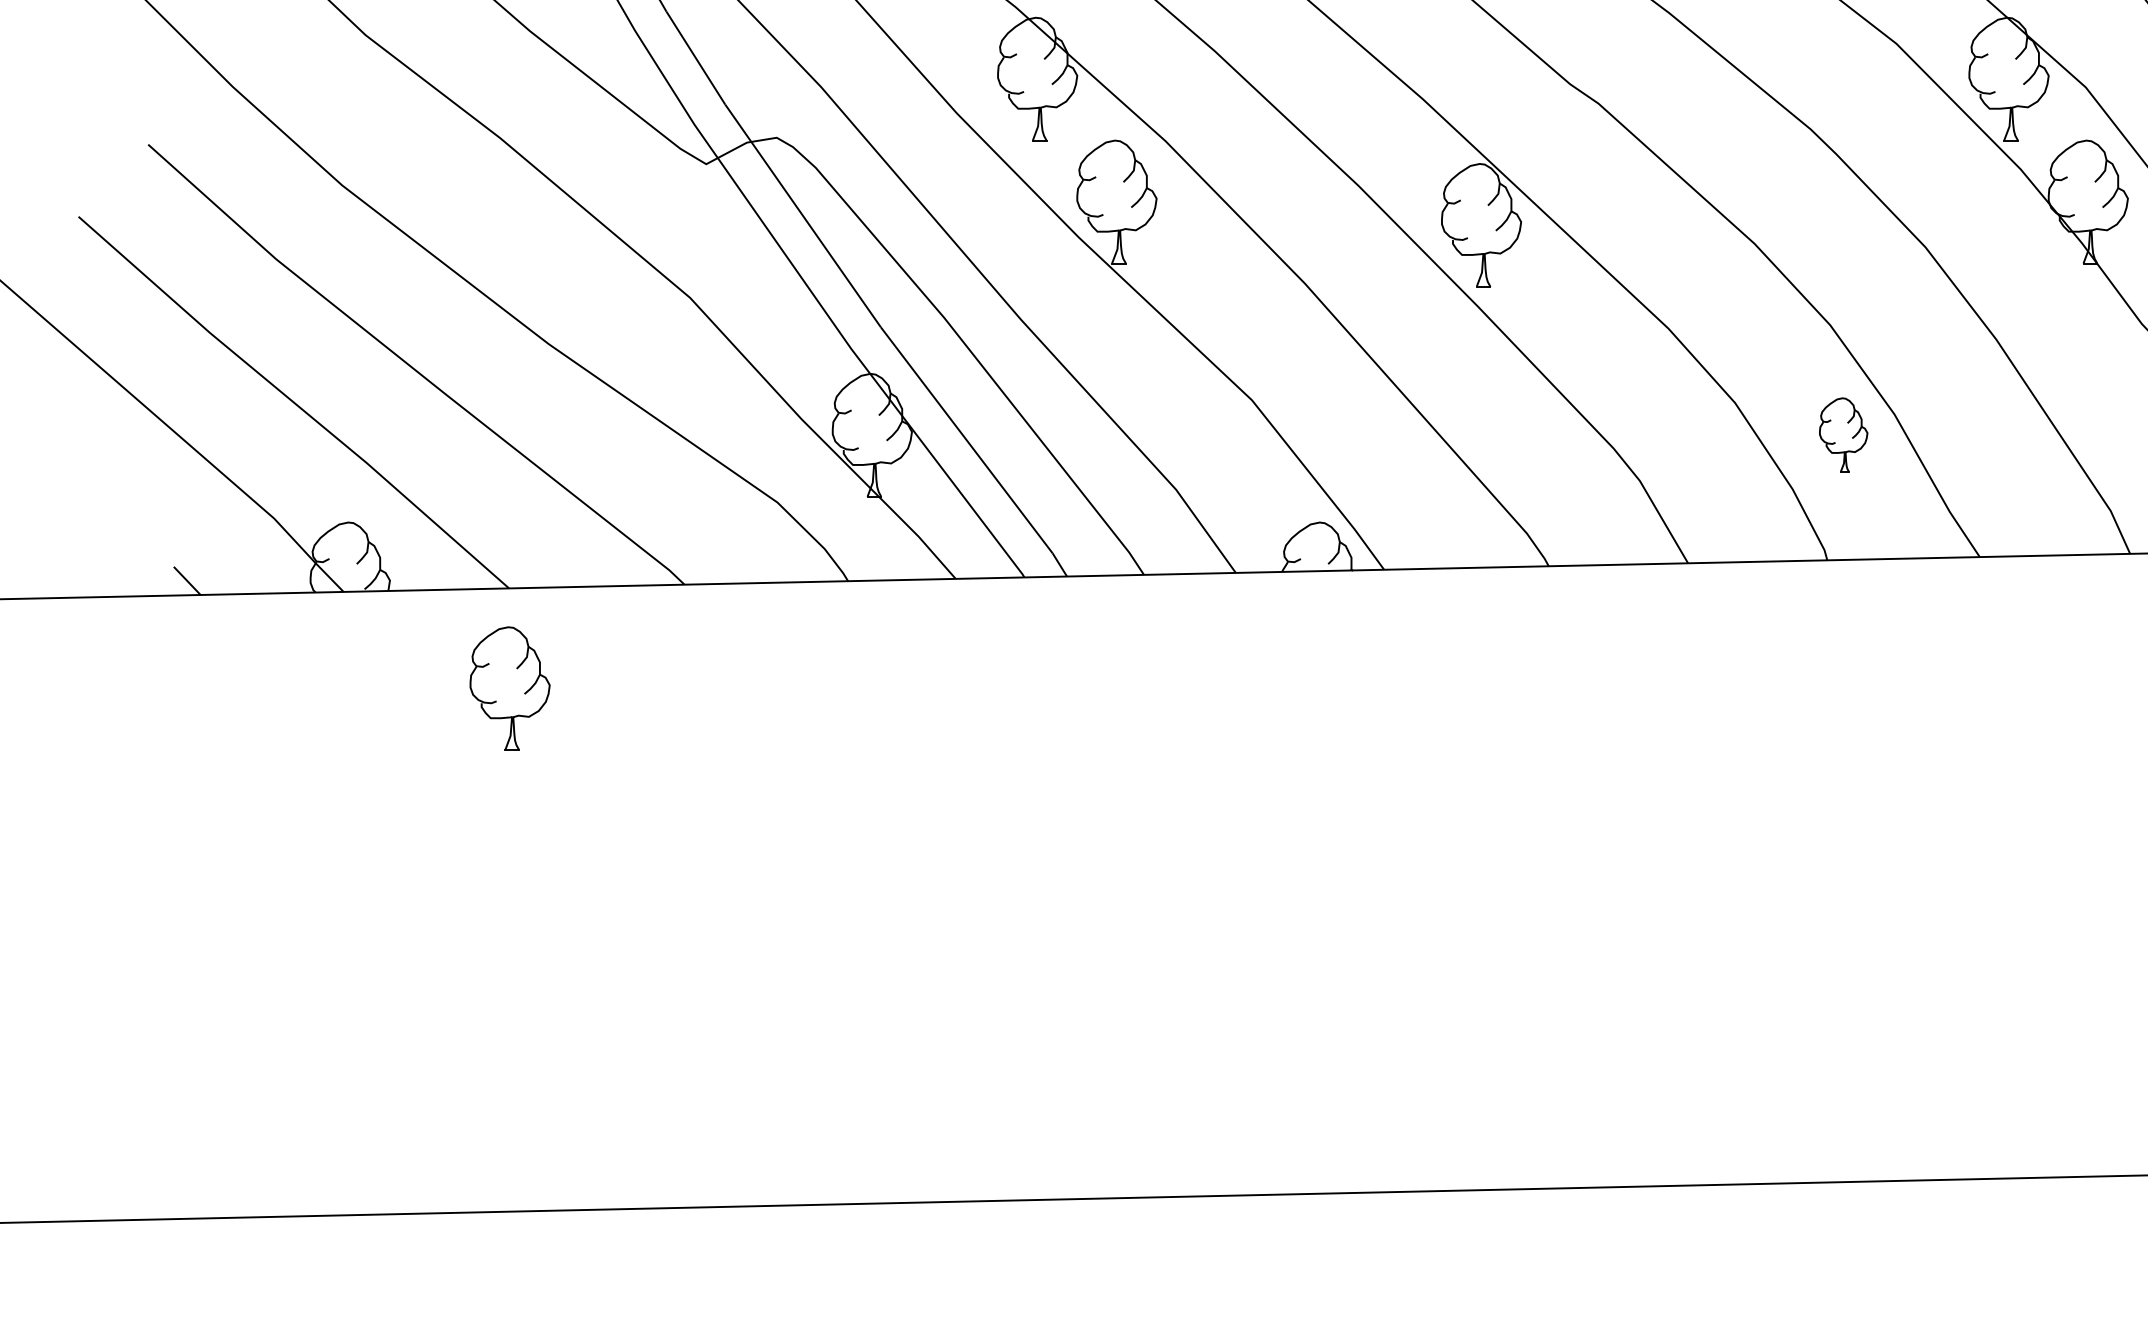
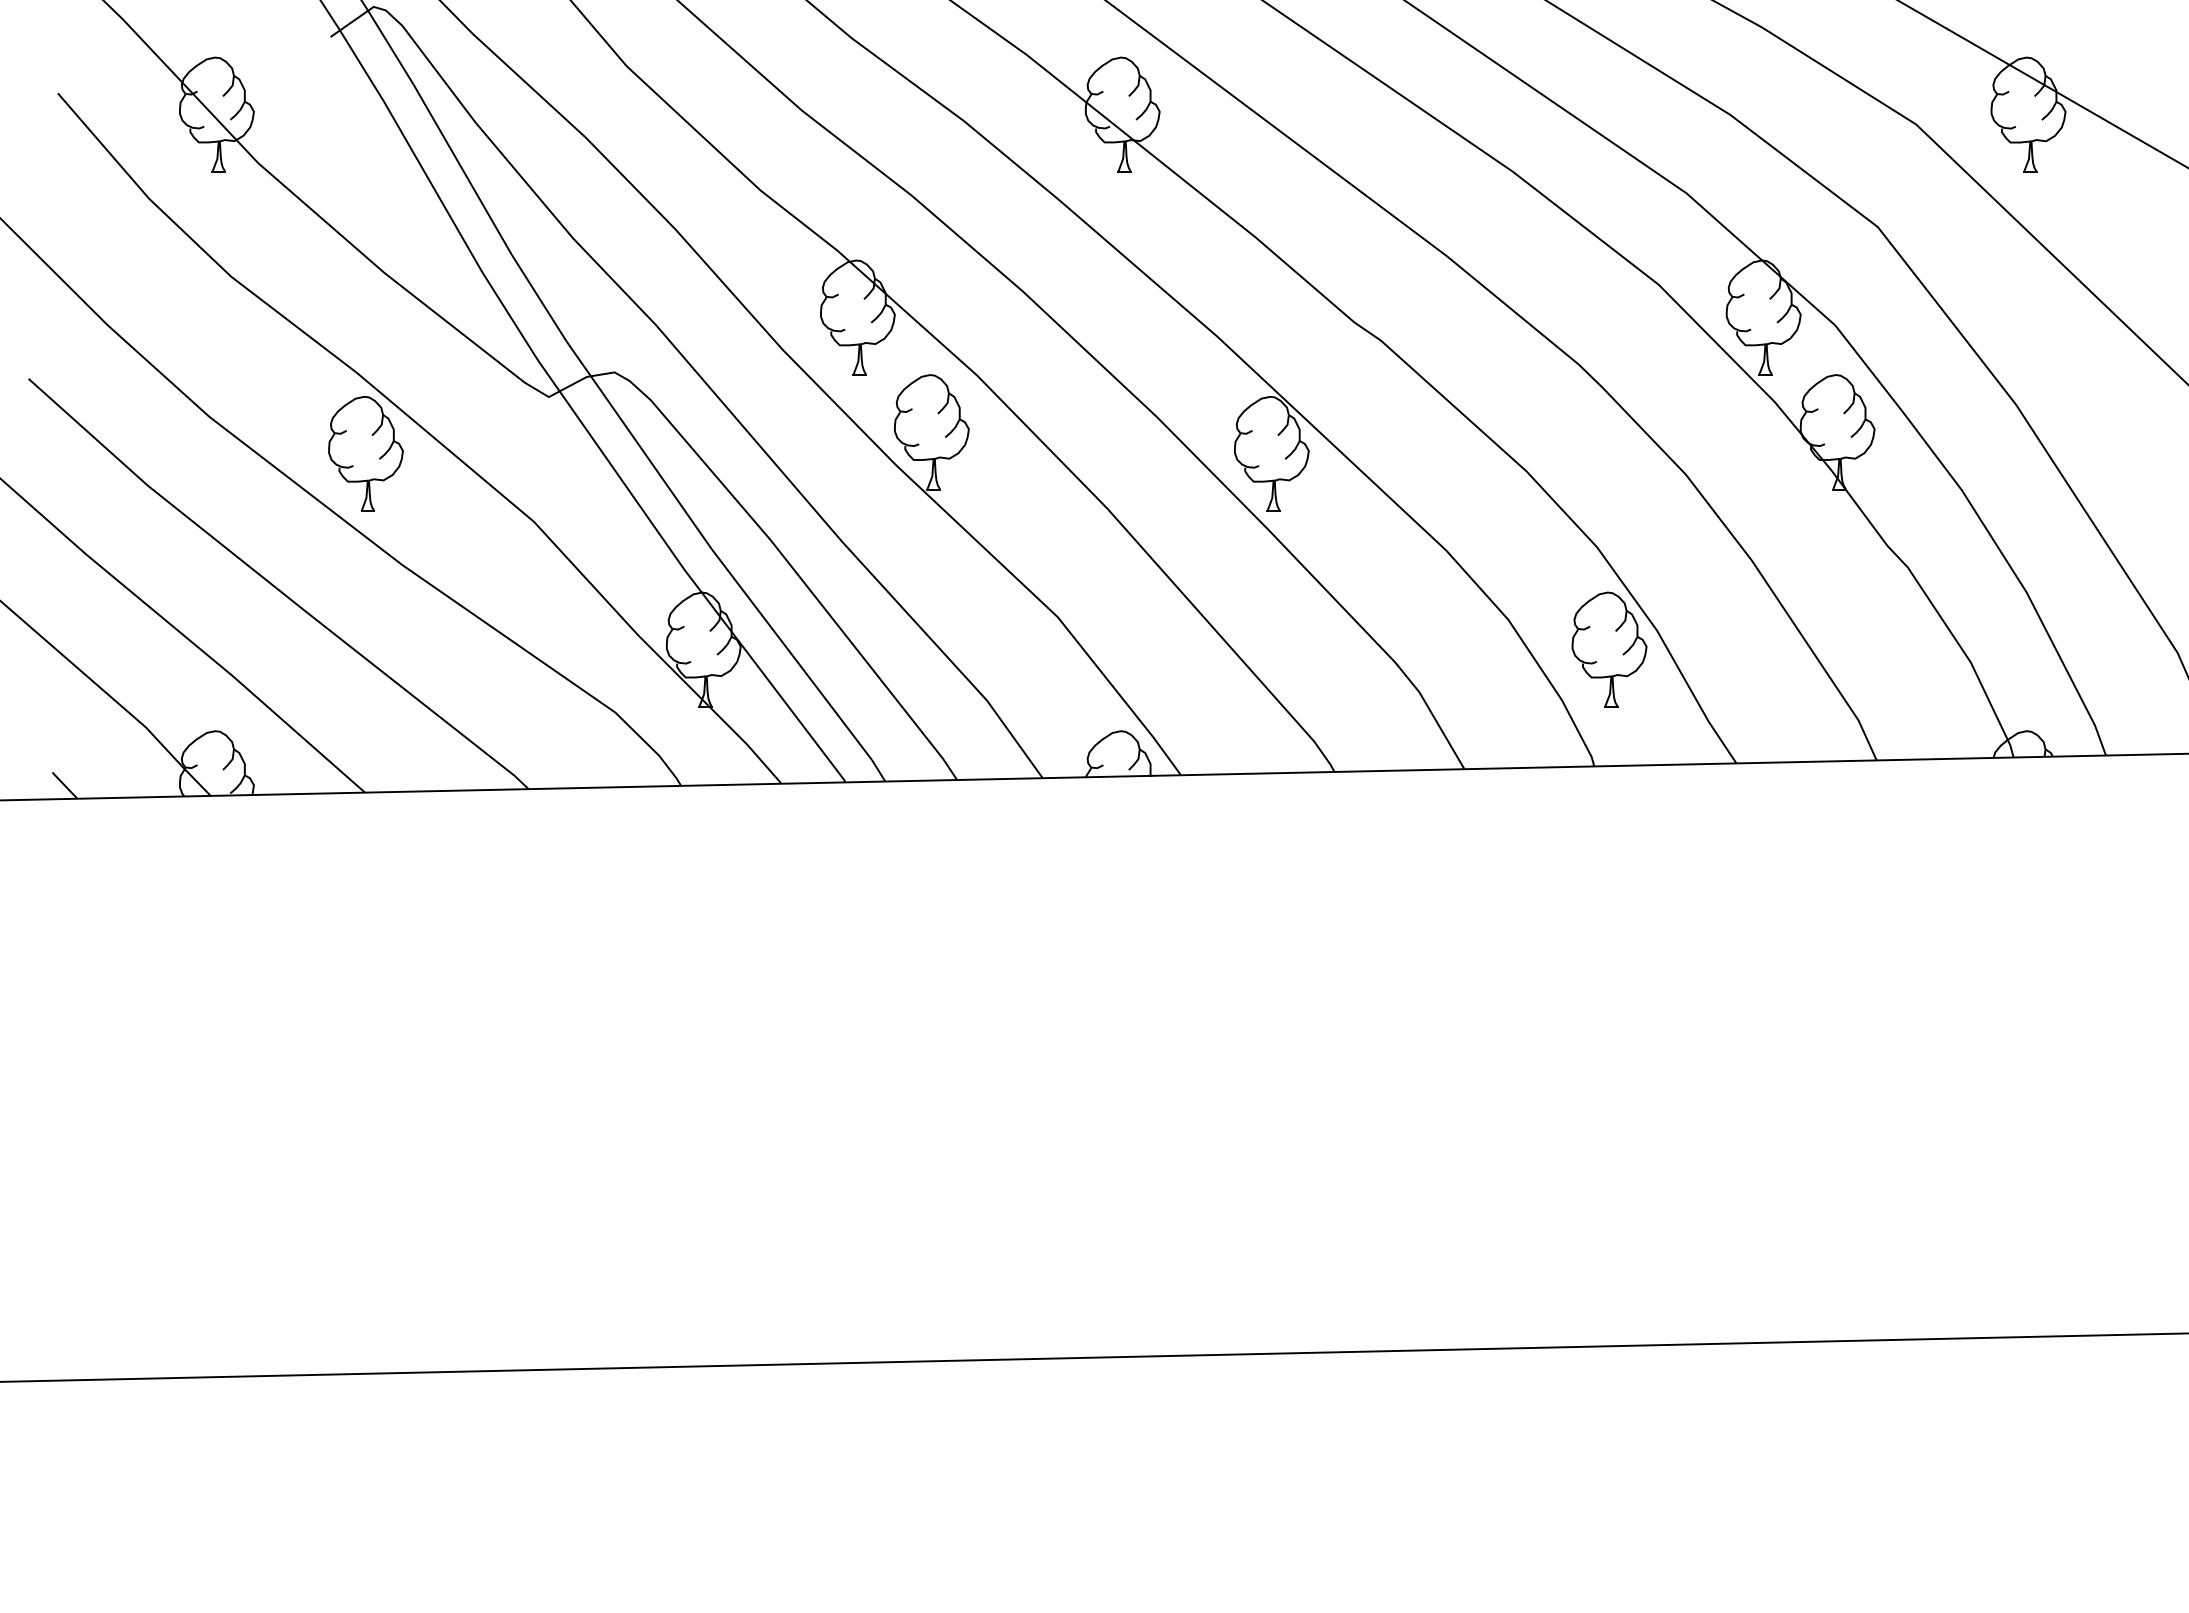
part: (1843, 434) -> (1609, 649), size x1.67
part: (509, 688) -> (365, 453), moved

